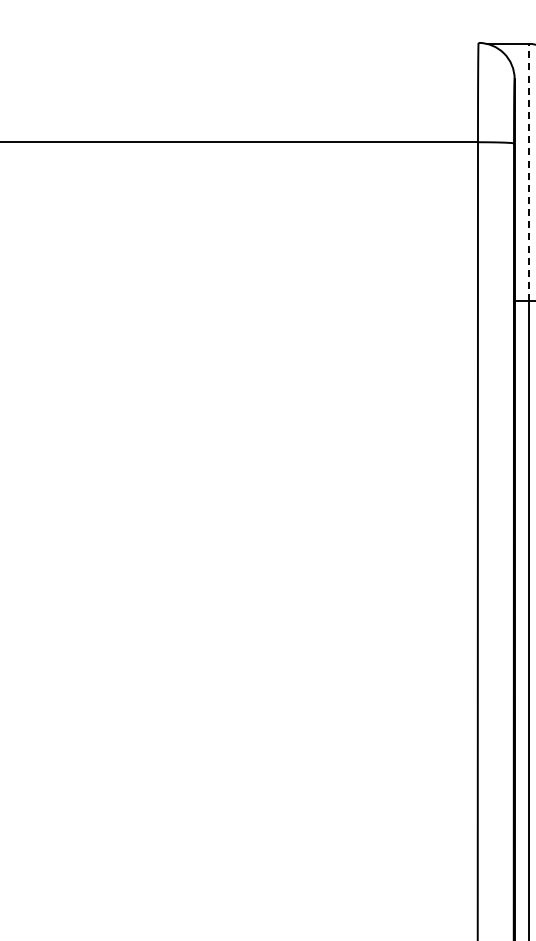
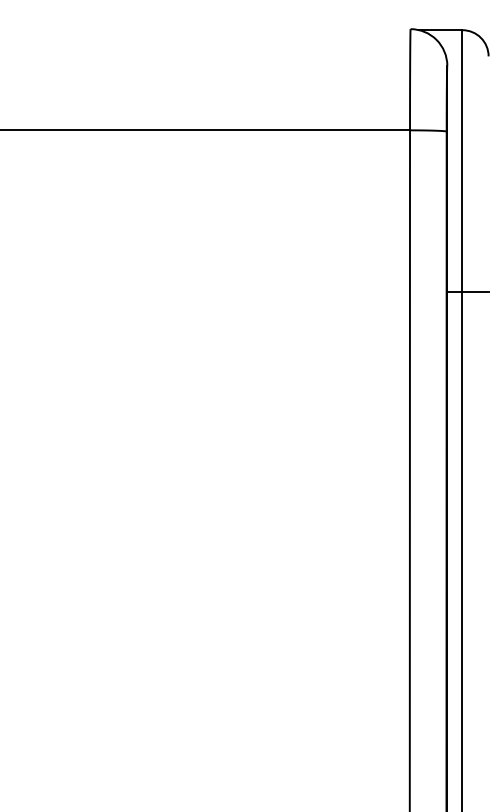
line: (529, 172) -> (462, 161), dashed -> solid

